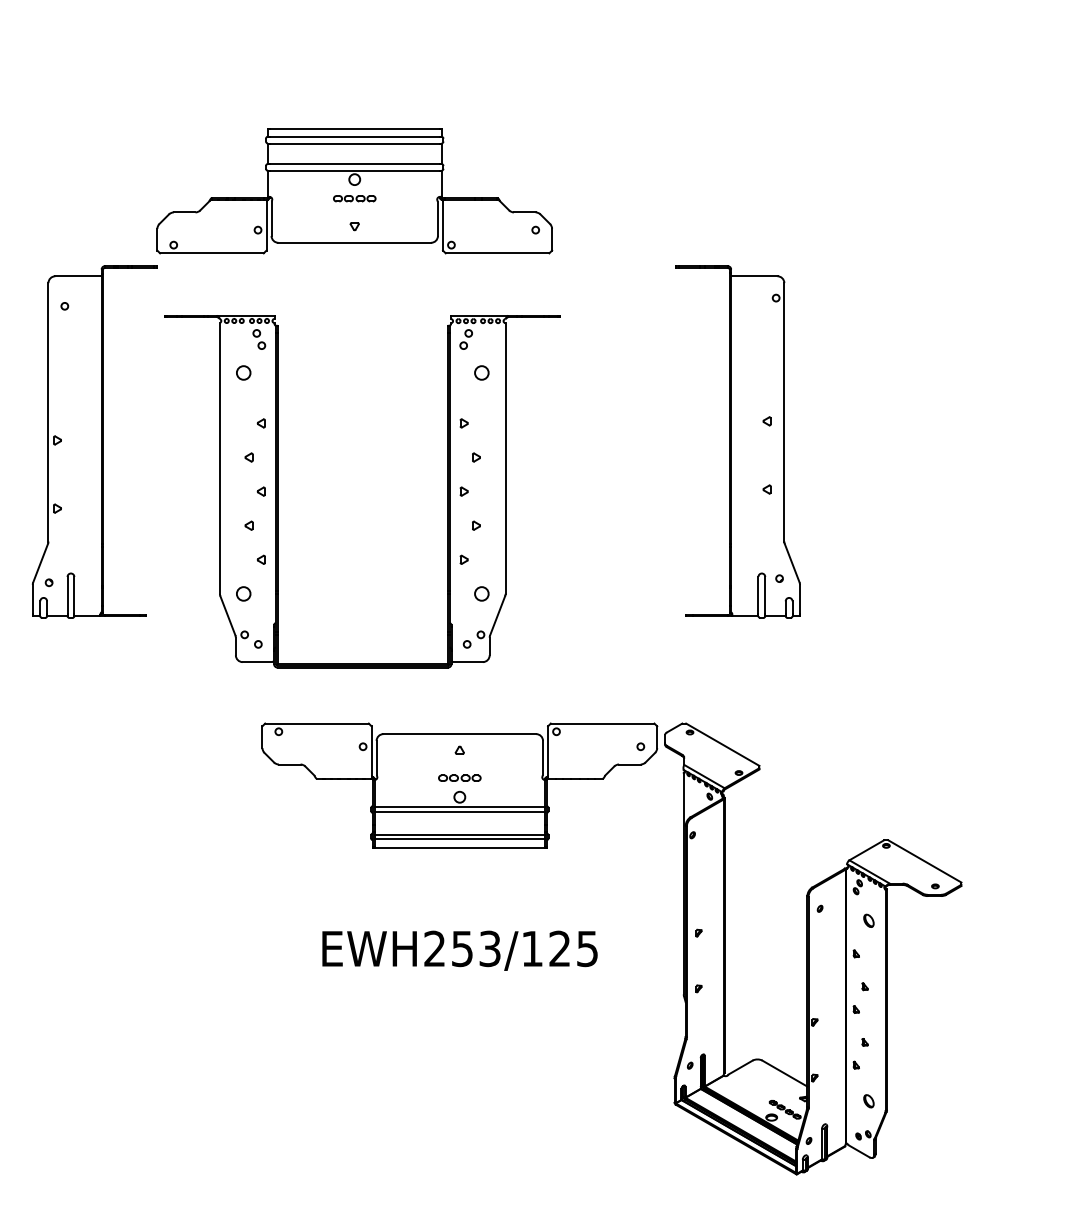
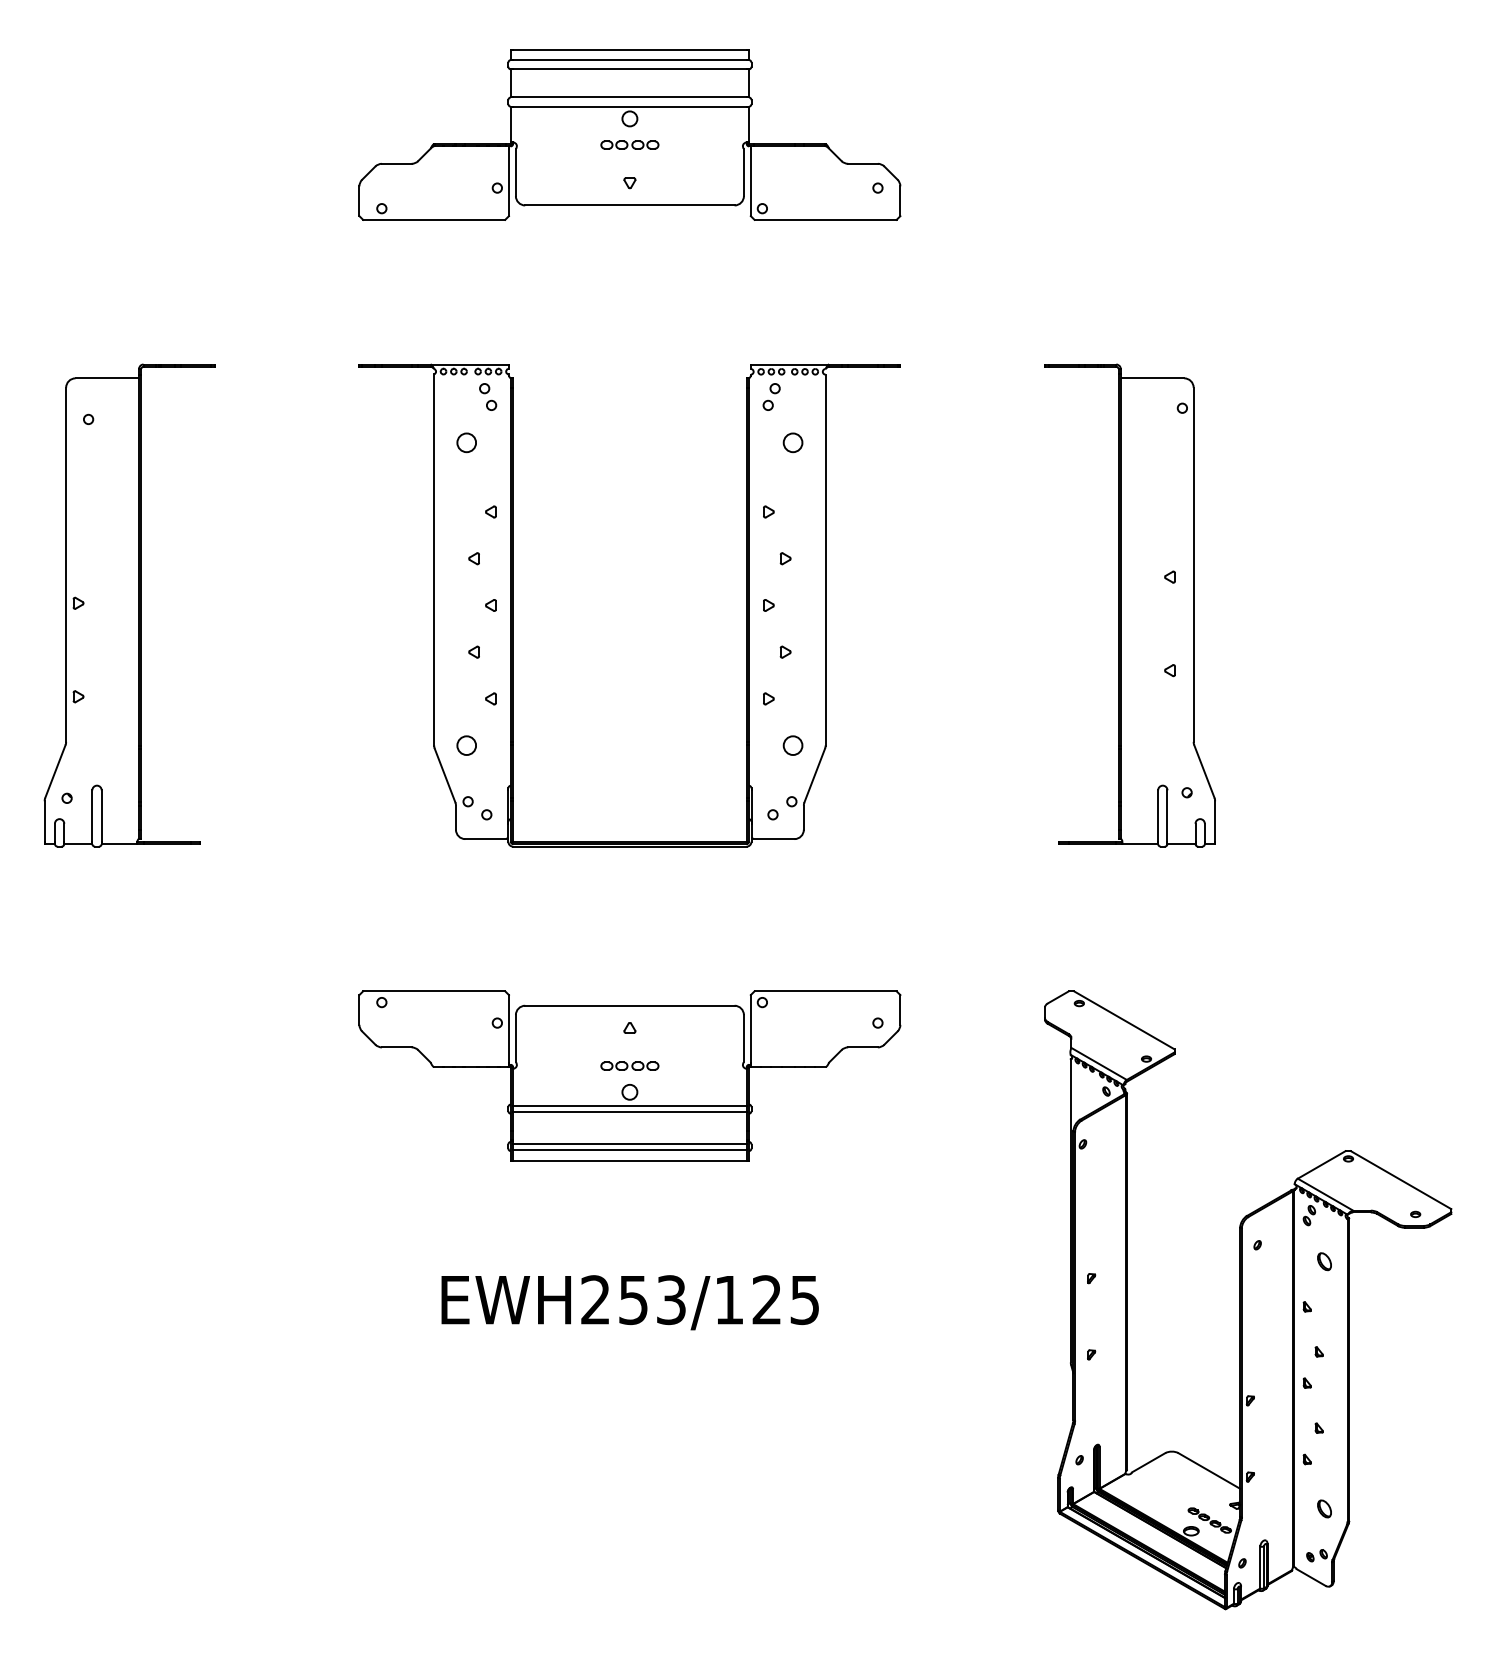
part: (354, 191) -> (629, 134), moved
part: (737, 442) -> (1129, 605), moved
part: (277, 491) -> (513, 605), moved
part: (813, 949) -> (1248, 1300), moved

